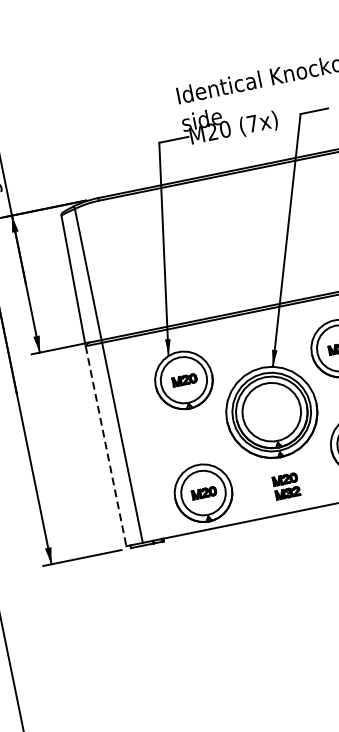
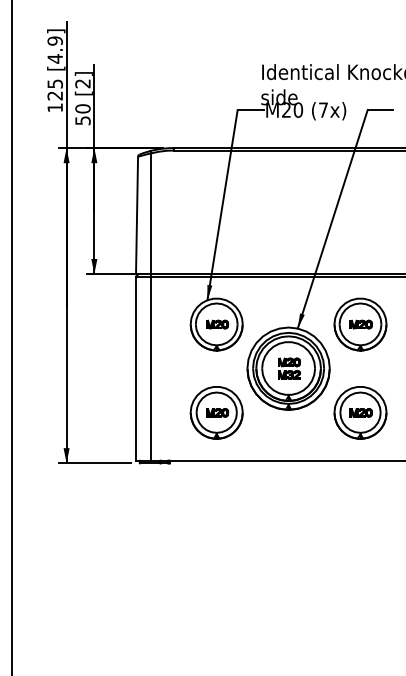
line: (106, 446) -> (136, 369), dashed -> solid
part: (286, 486) -> (289, 368), moved
part: (203, 492) -> (216, 412), moved

